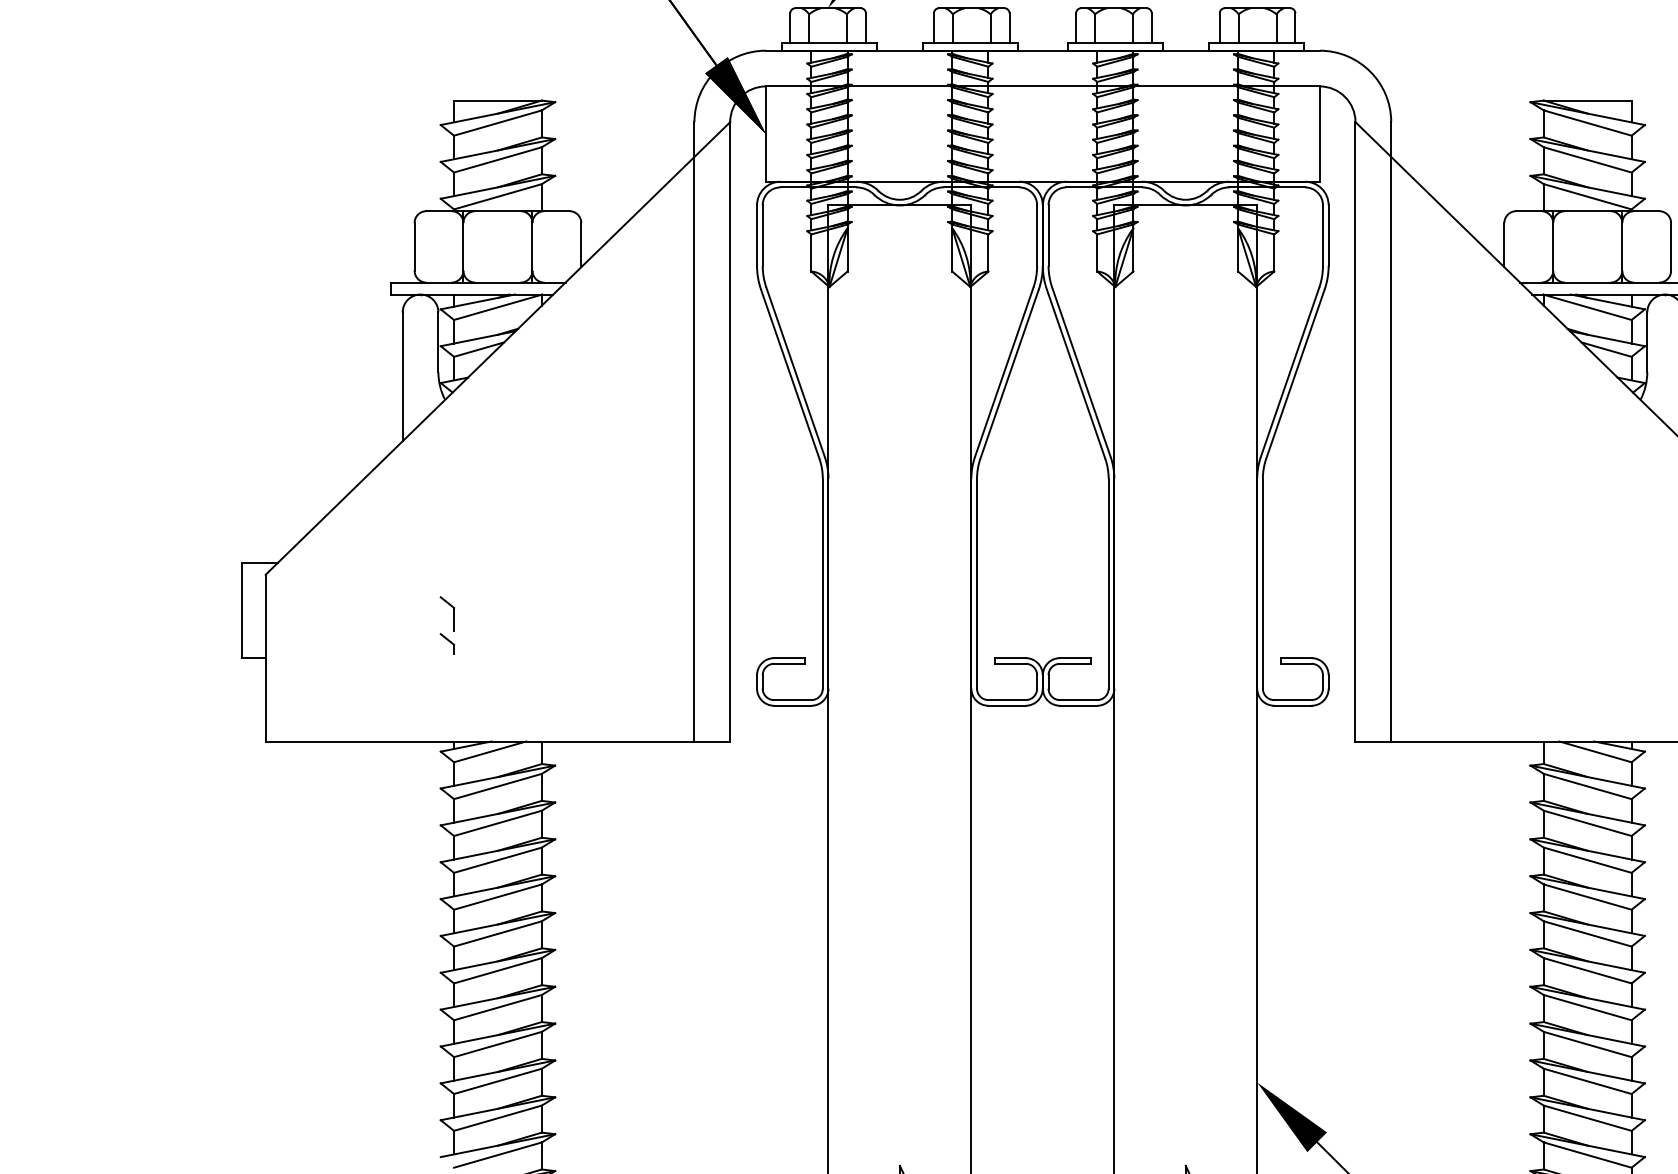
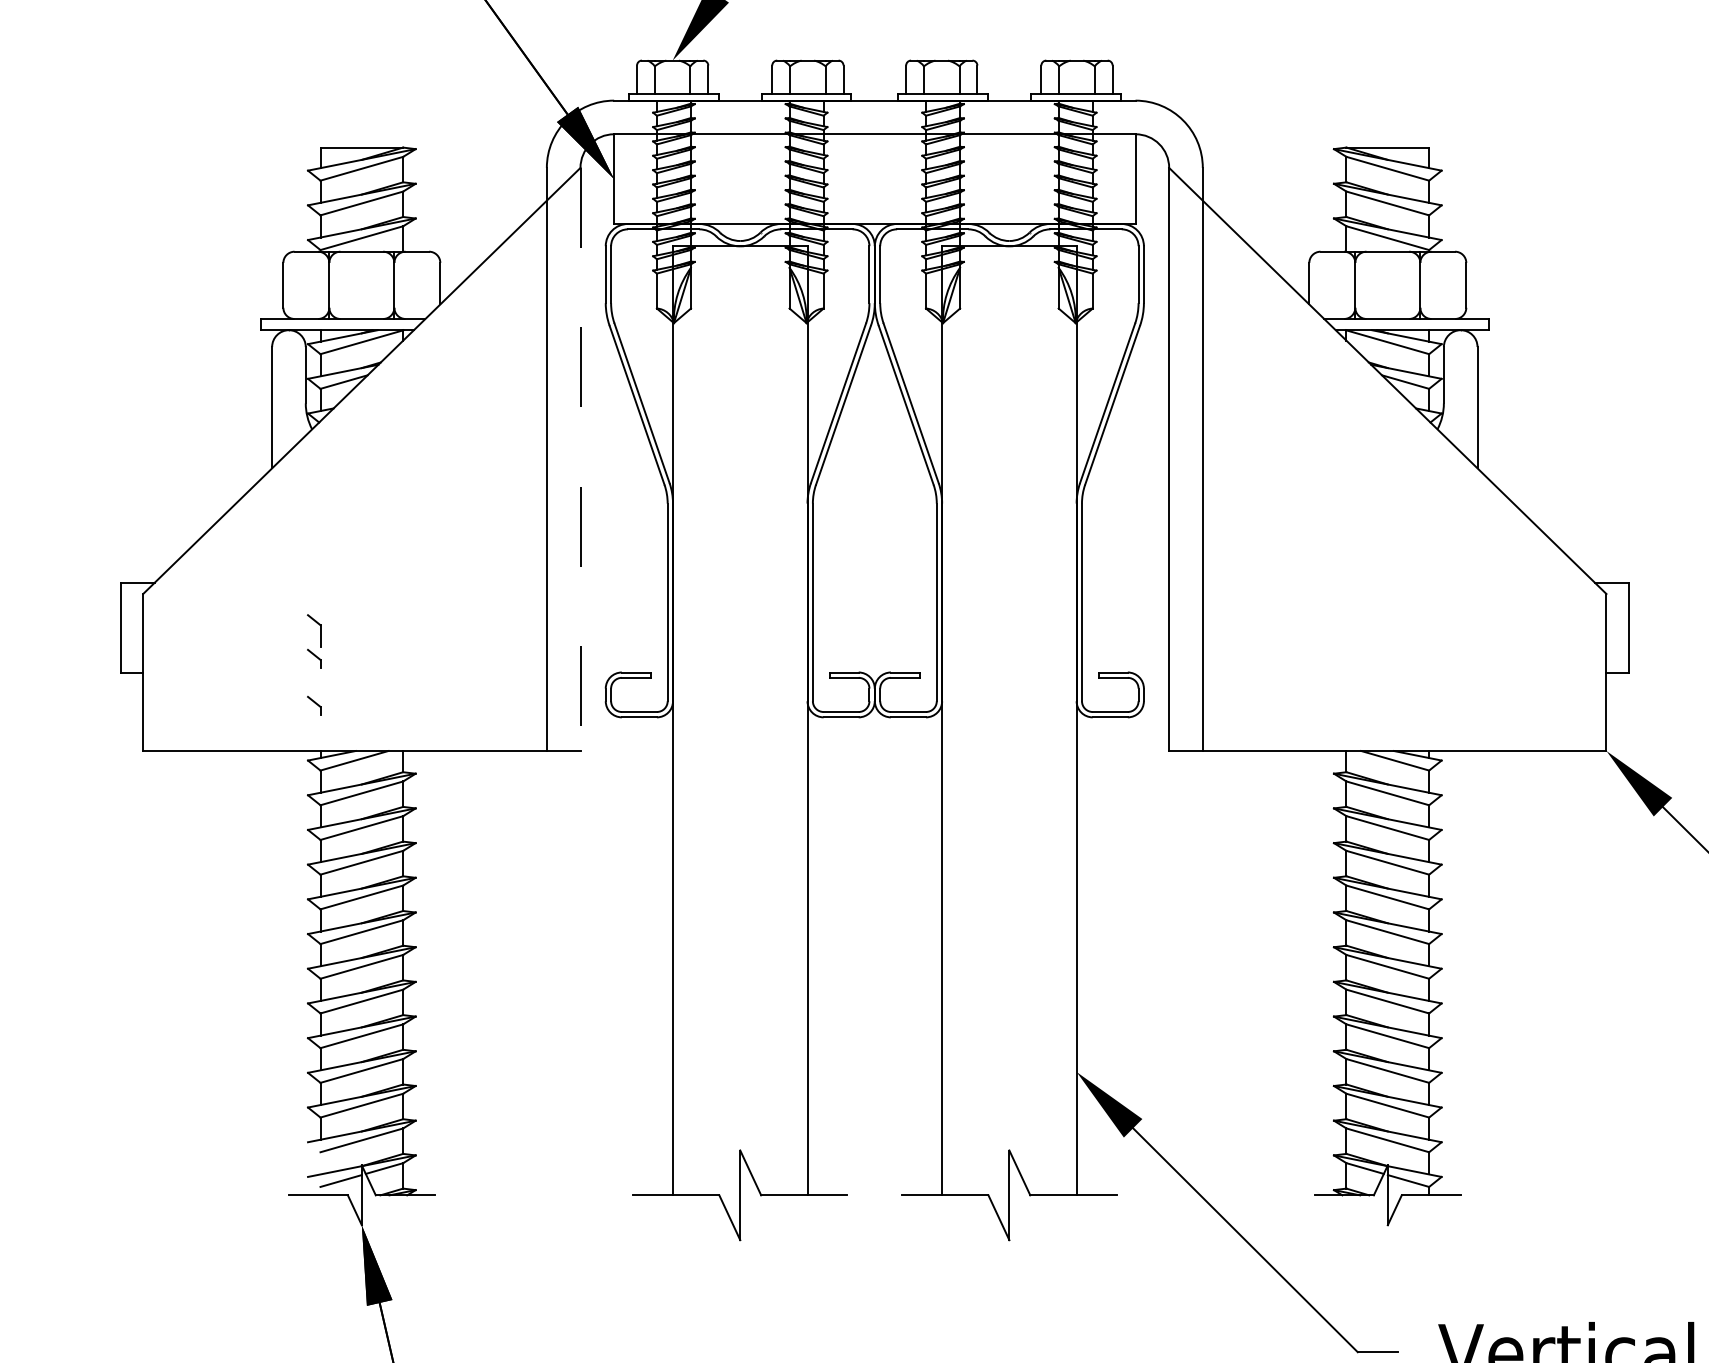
line: (730, 431) -> (580, 459), solid -> dashed
part: (447, 693) -> (314, 705), added

